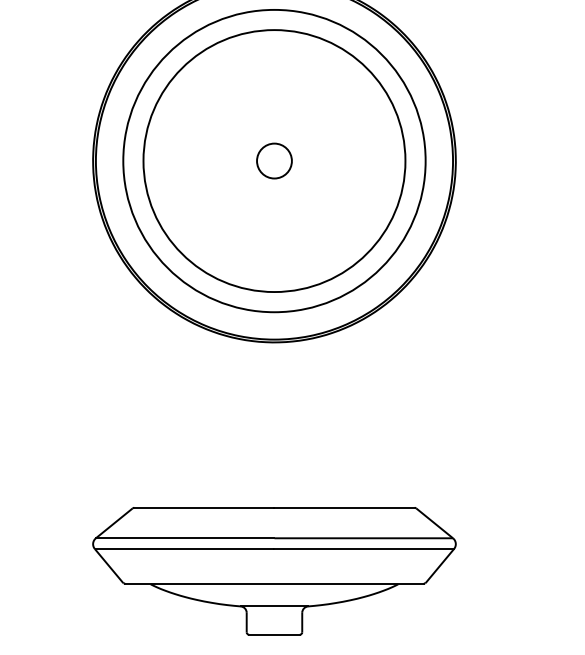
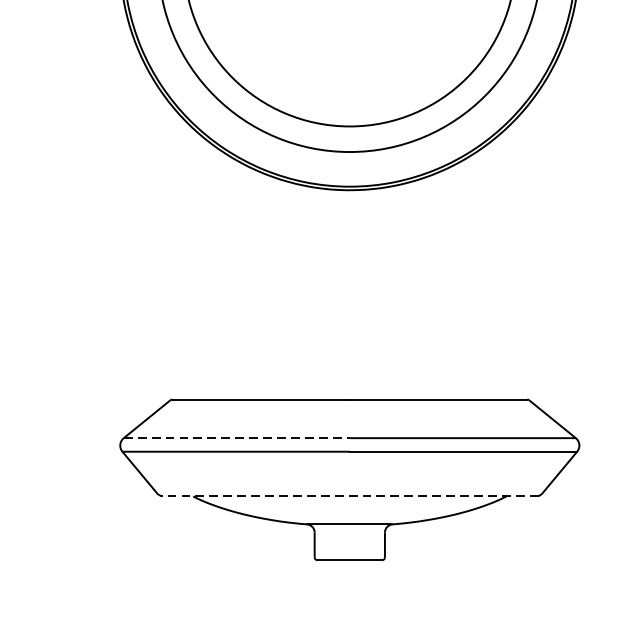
line: (185, 538) -> (237, 438), solid -> dashed
line: (273, 584) -> (348, 496), solid -> dashed

